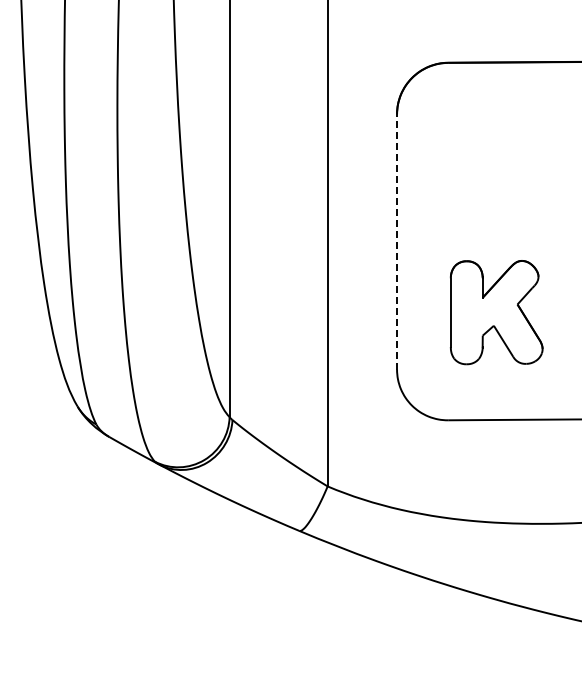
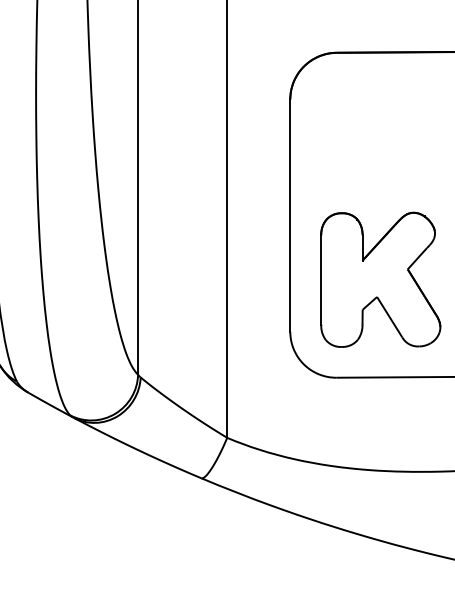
line: (397, 241) -> (290, 215), dashed -> solid
part: (496, 312) -> (380, 279), size x1.43

